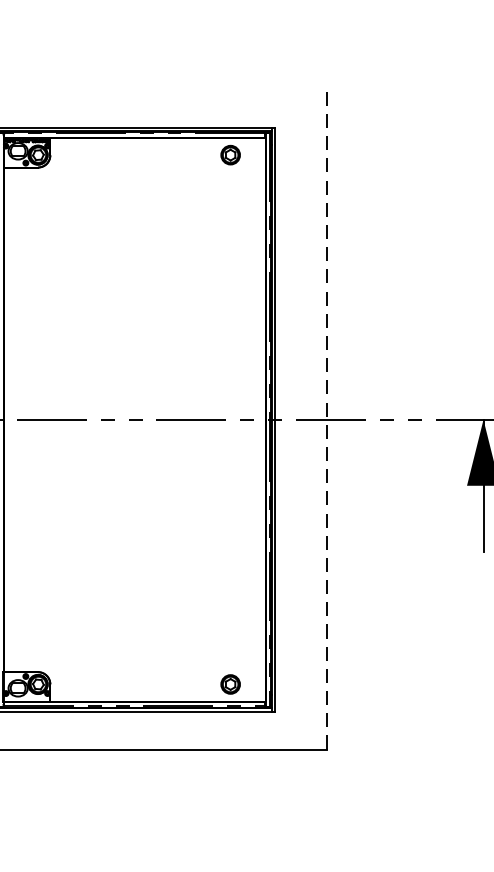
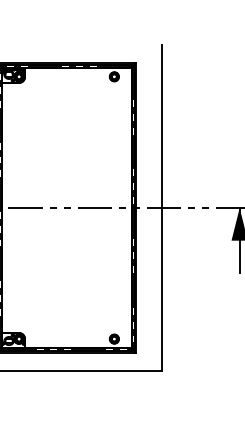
line: (327, 418) -> (162, 207), dashed -> solid

